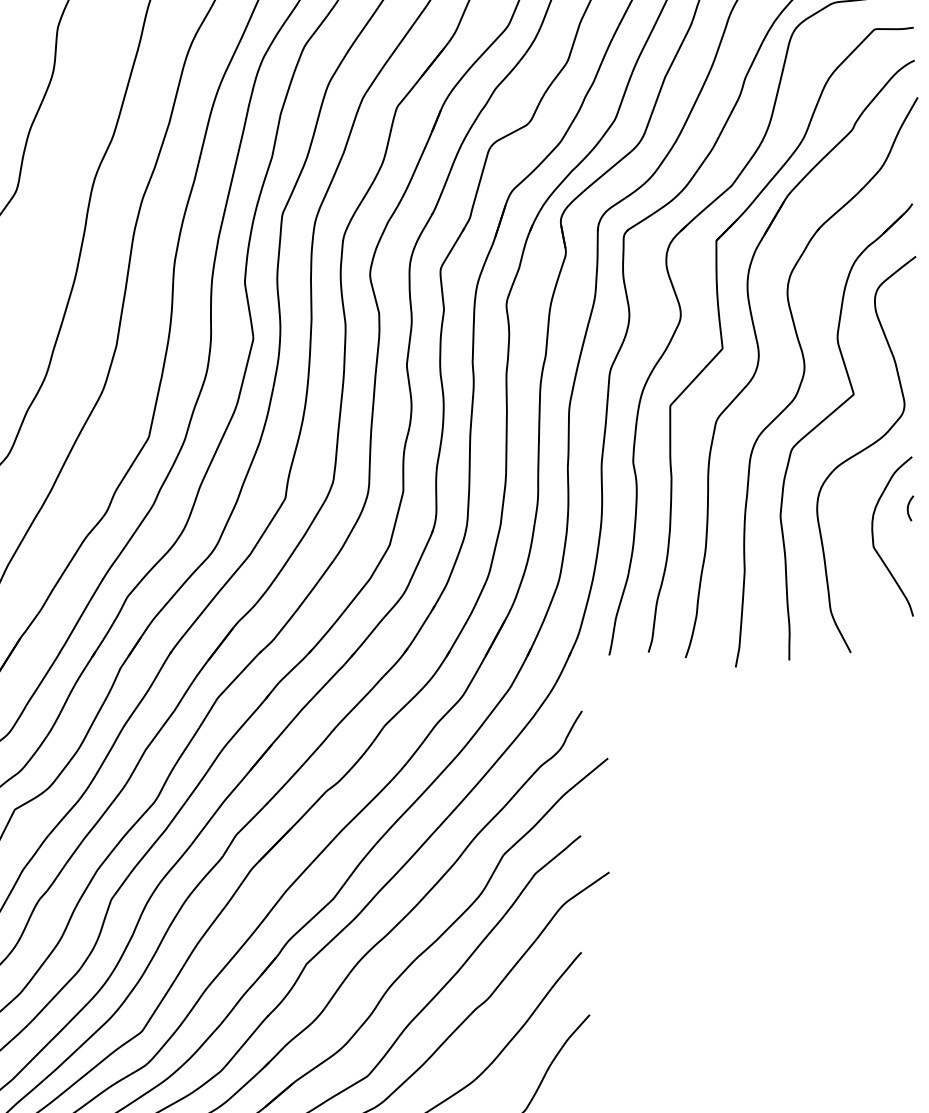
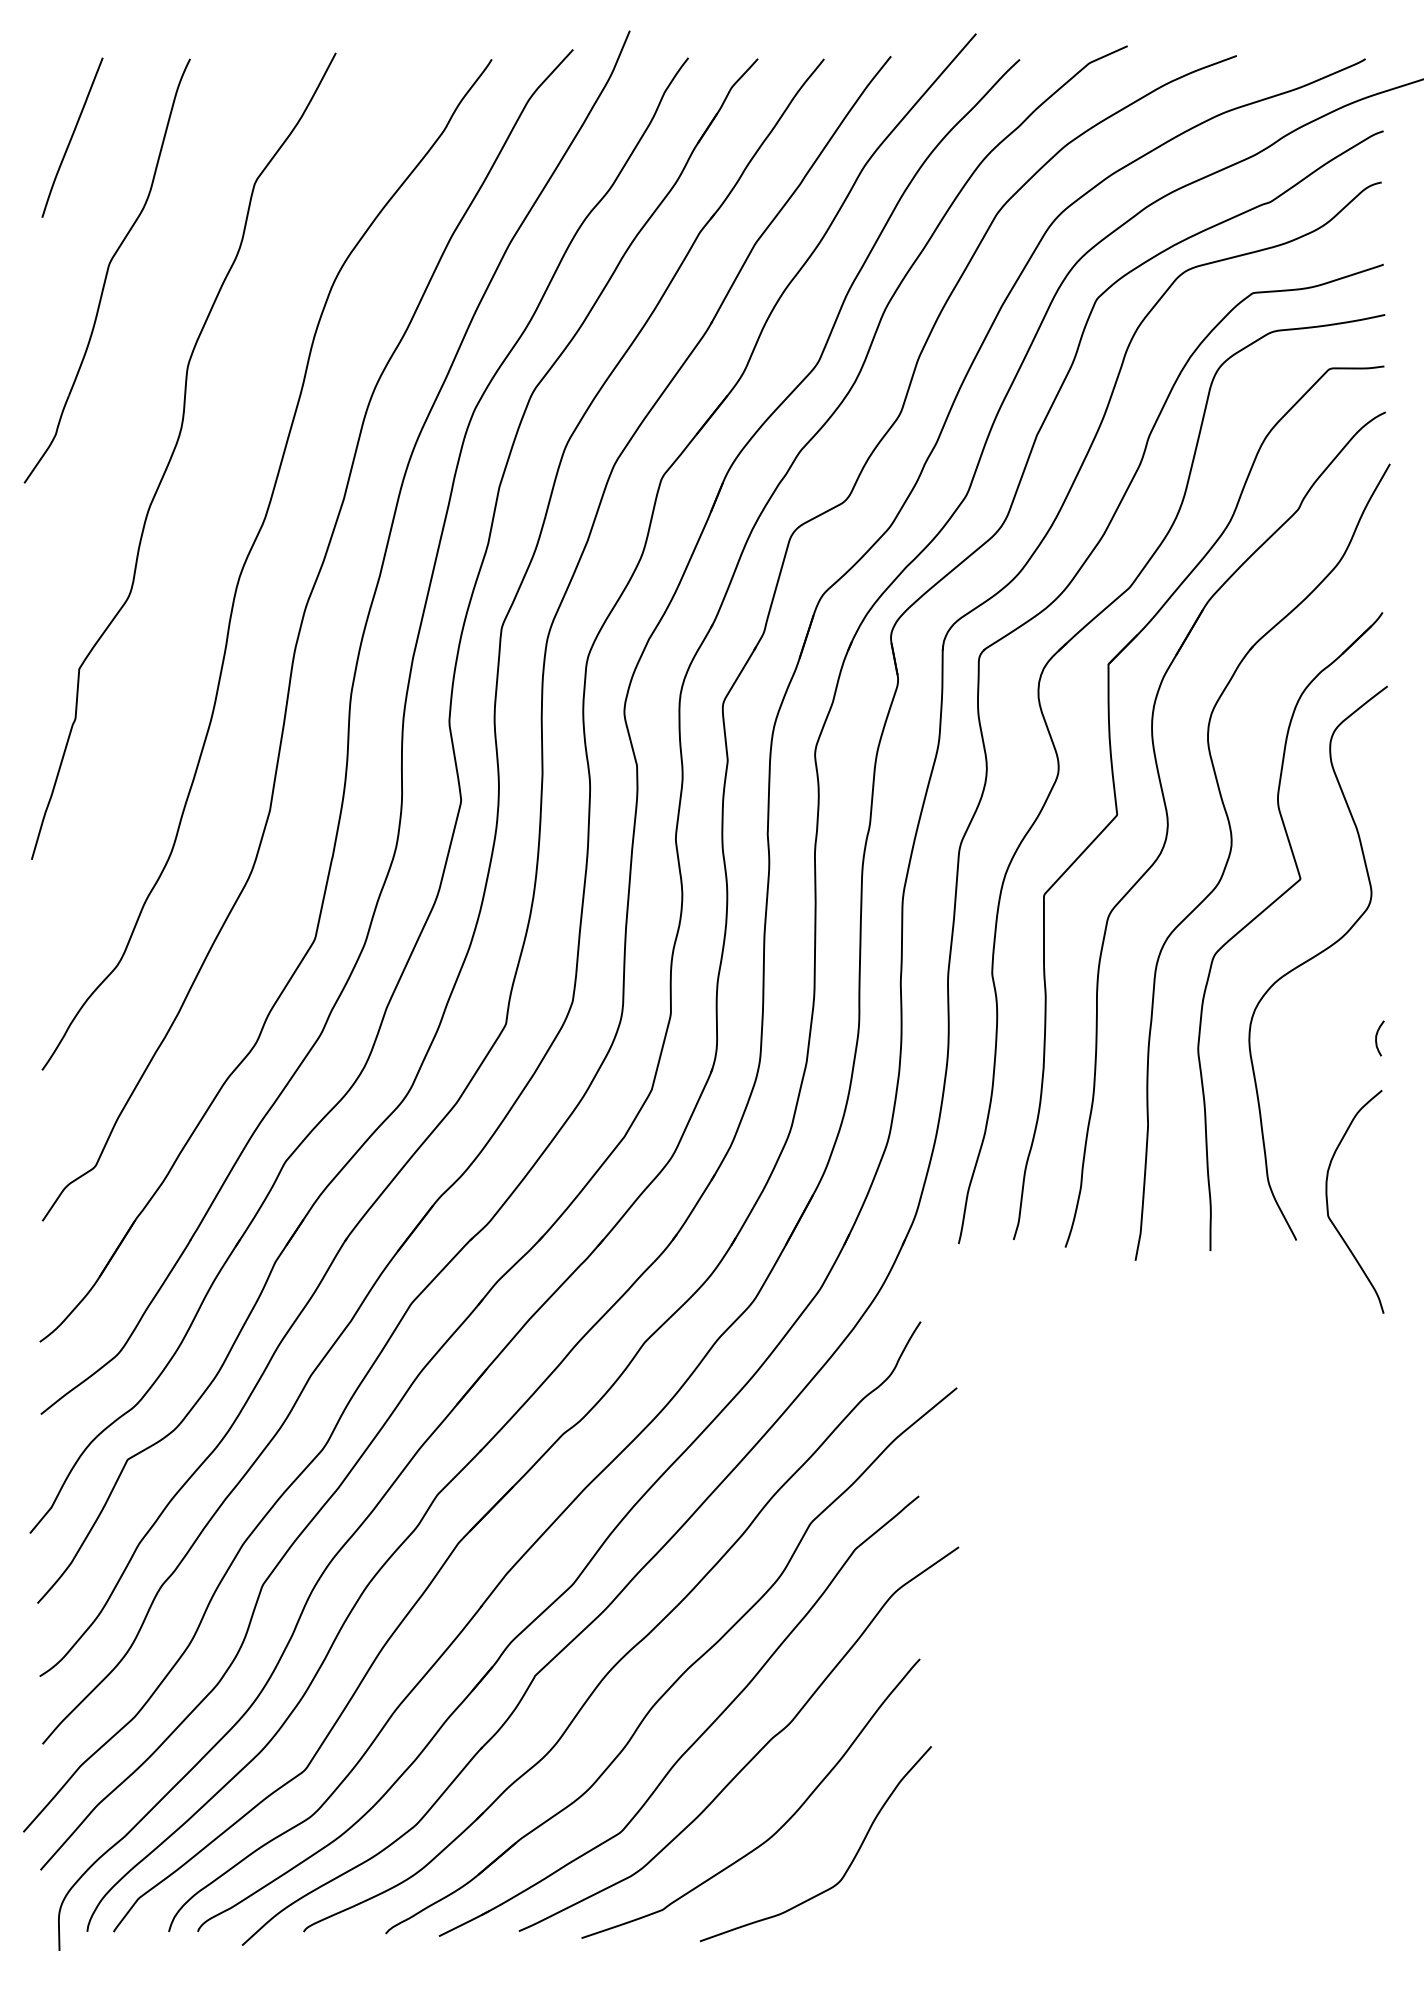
curve: (873, 537) -> (1328, 1203), moved

